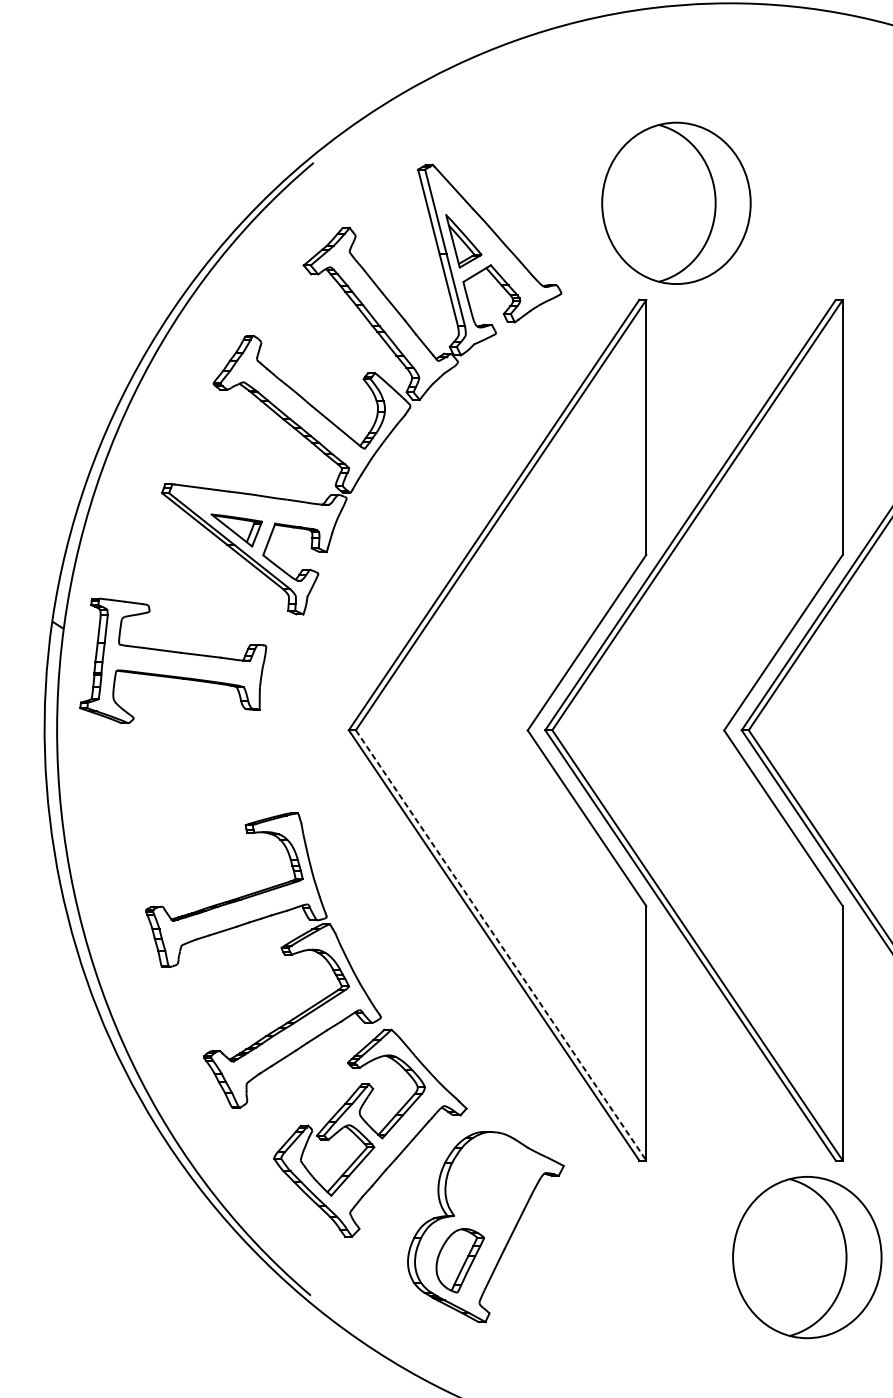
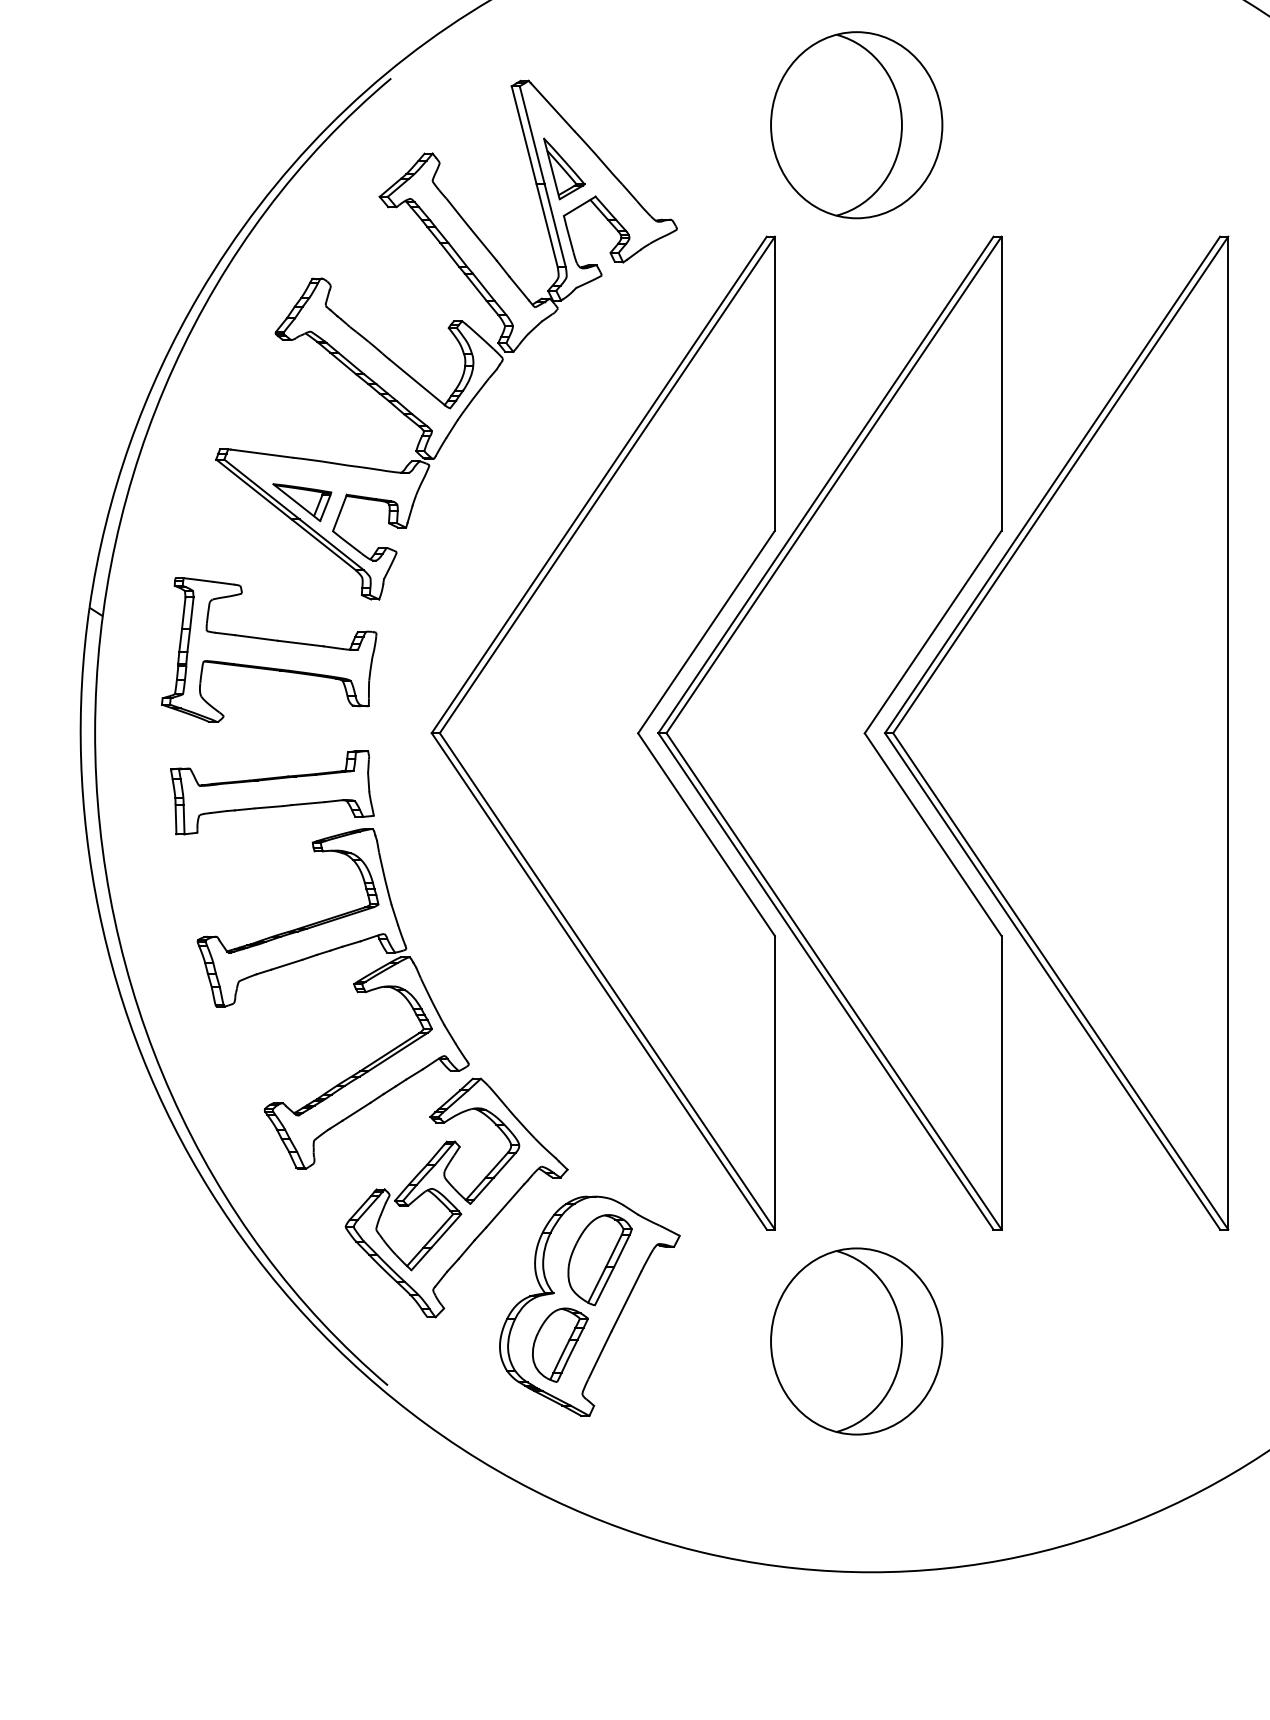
part: (676, 203) -> (856, 125), moved
part: (173, 660) -> (269, 649), moved
part: (210, 781) -> (272, 792), added
line: (501, 945) -> (607, 981), dashed -> solid
part: (494, 1187) -> (599, 1260), added
part: (807, 1257) -> (856, 1341), moved

